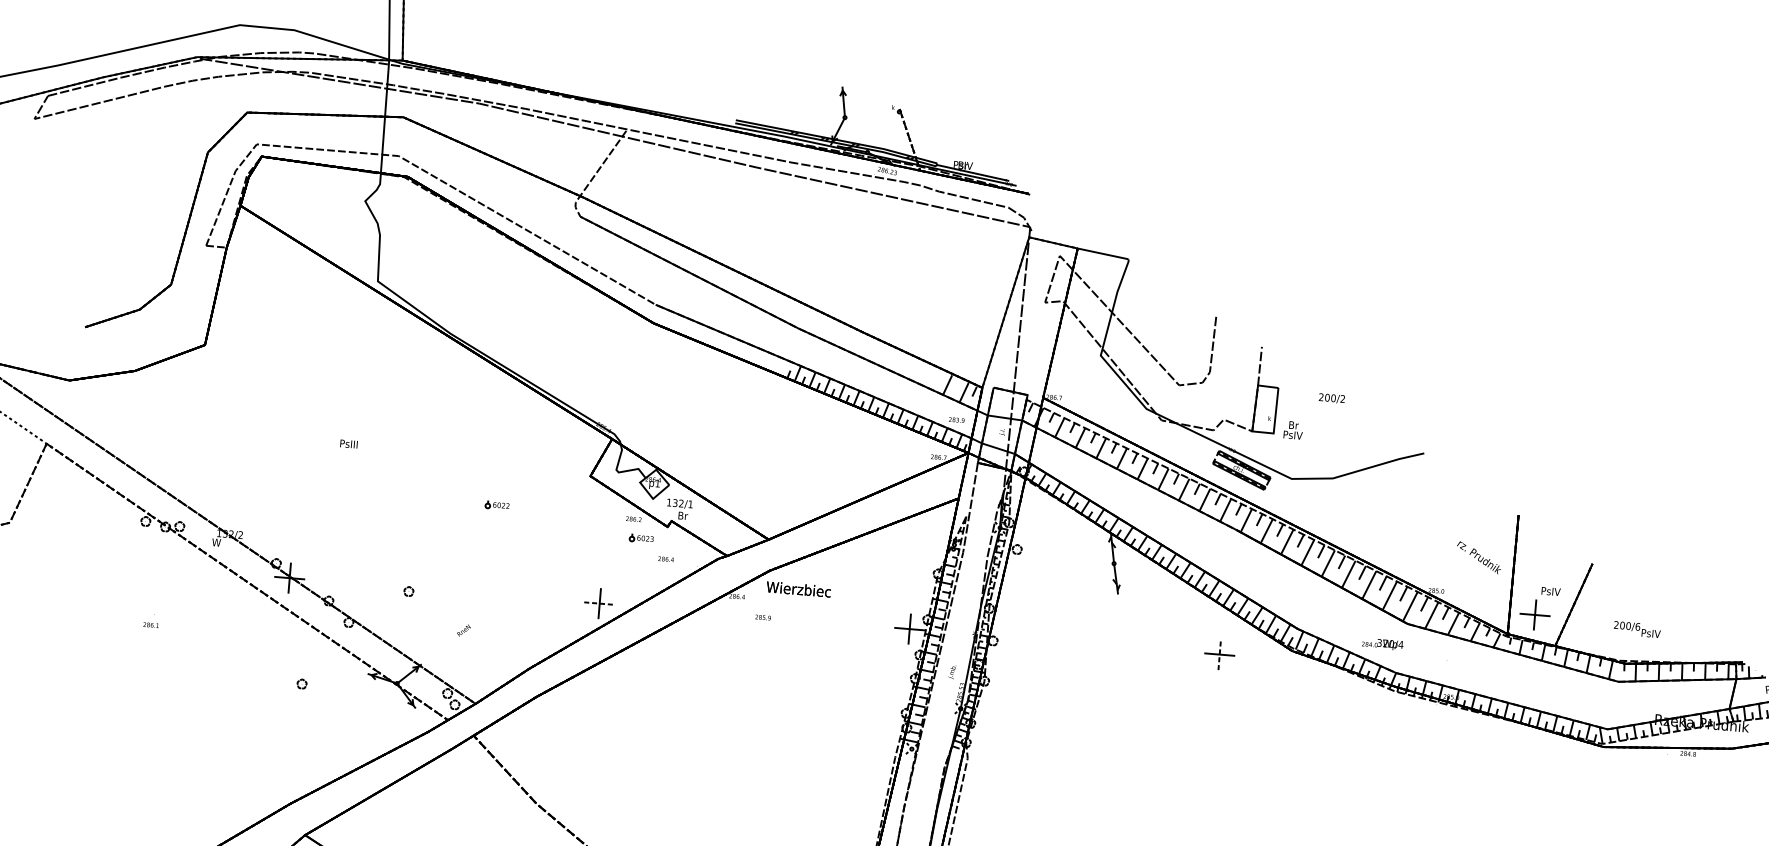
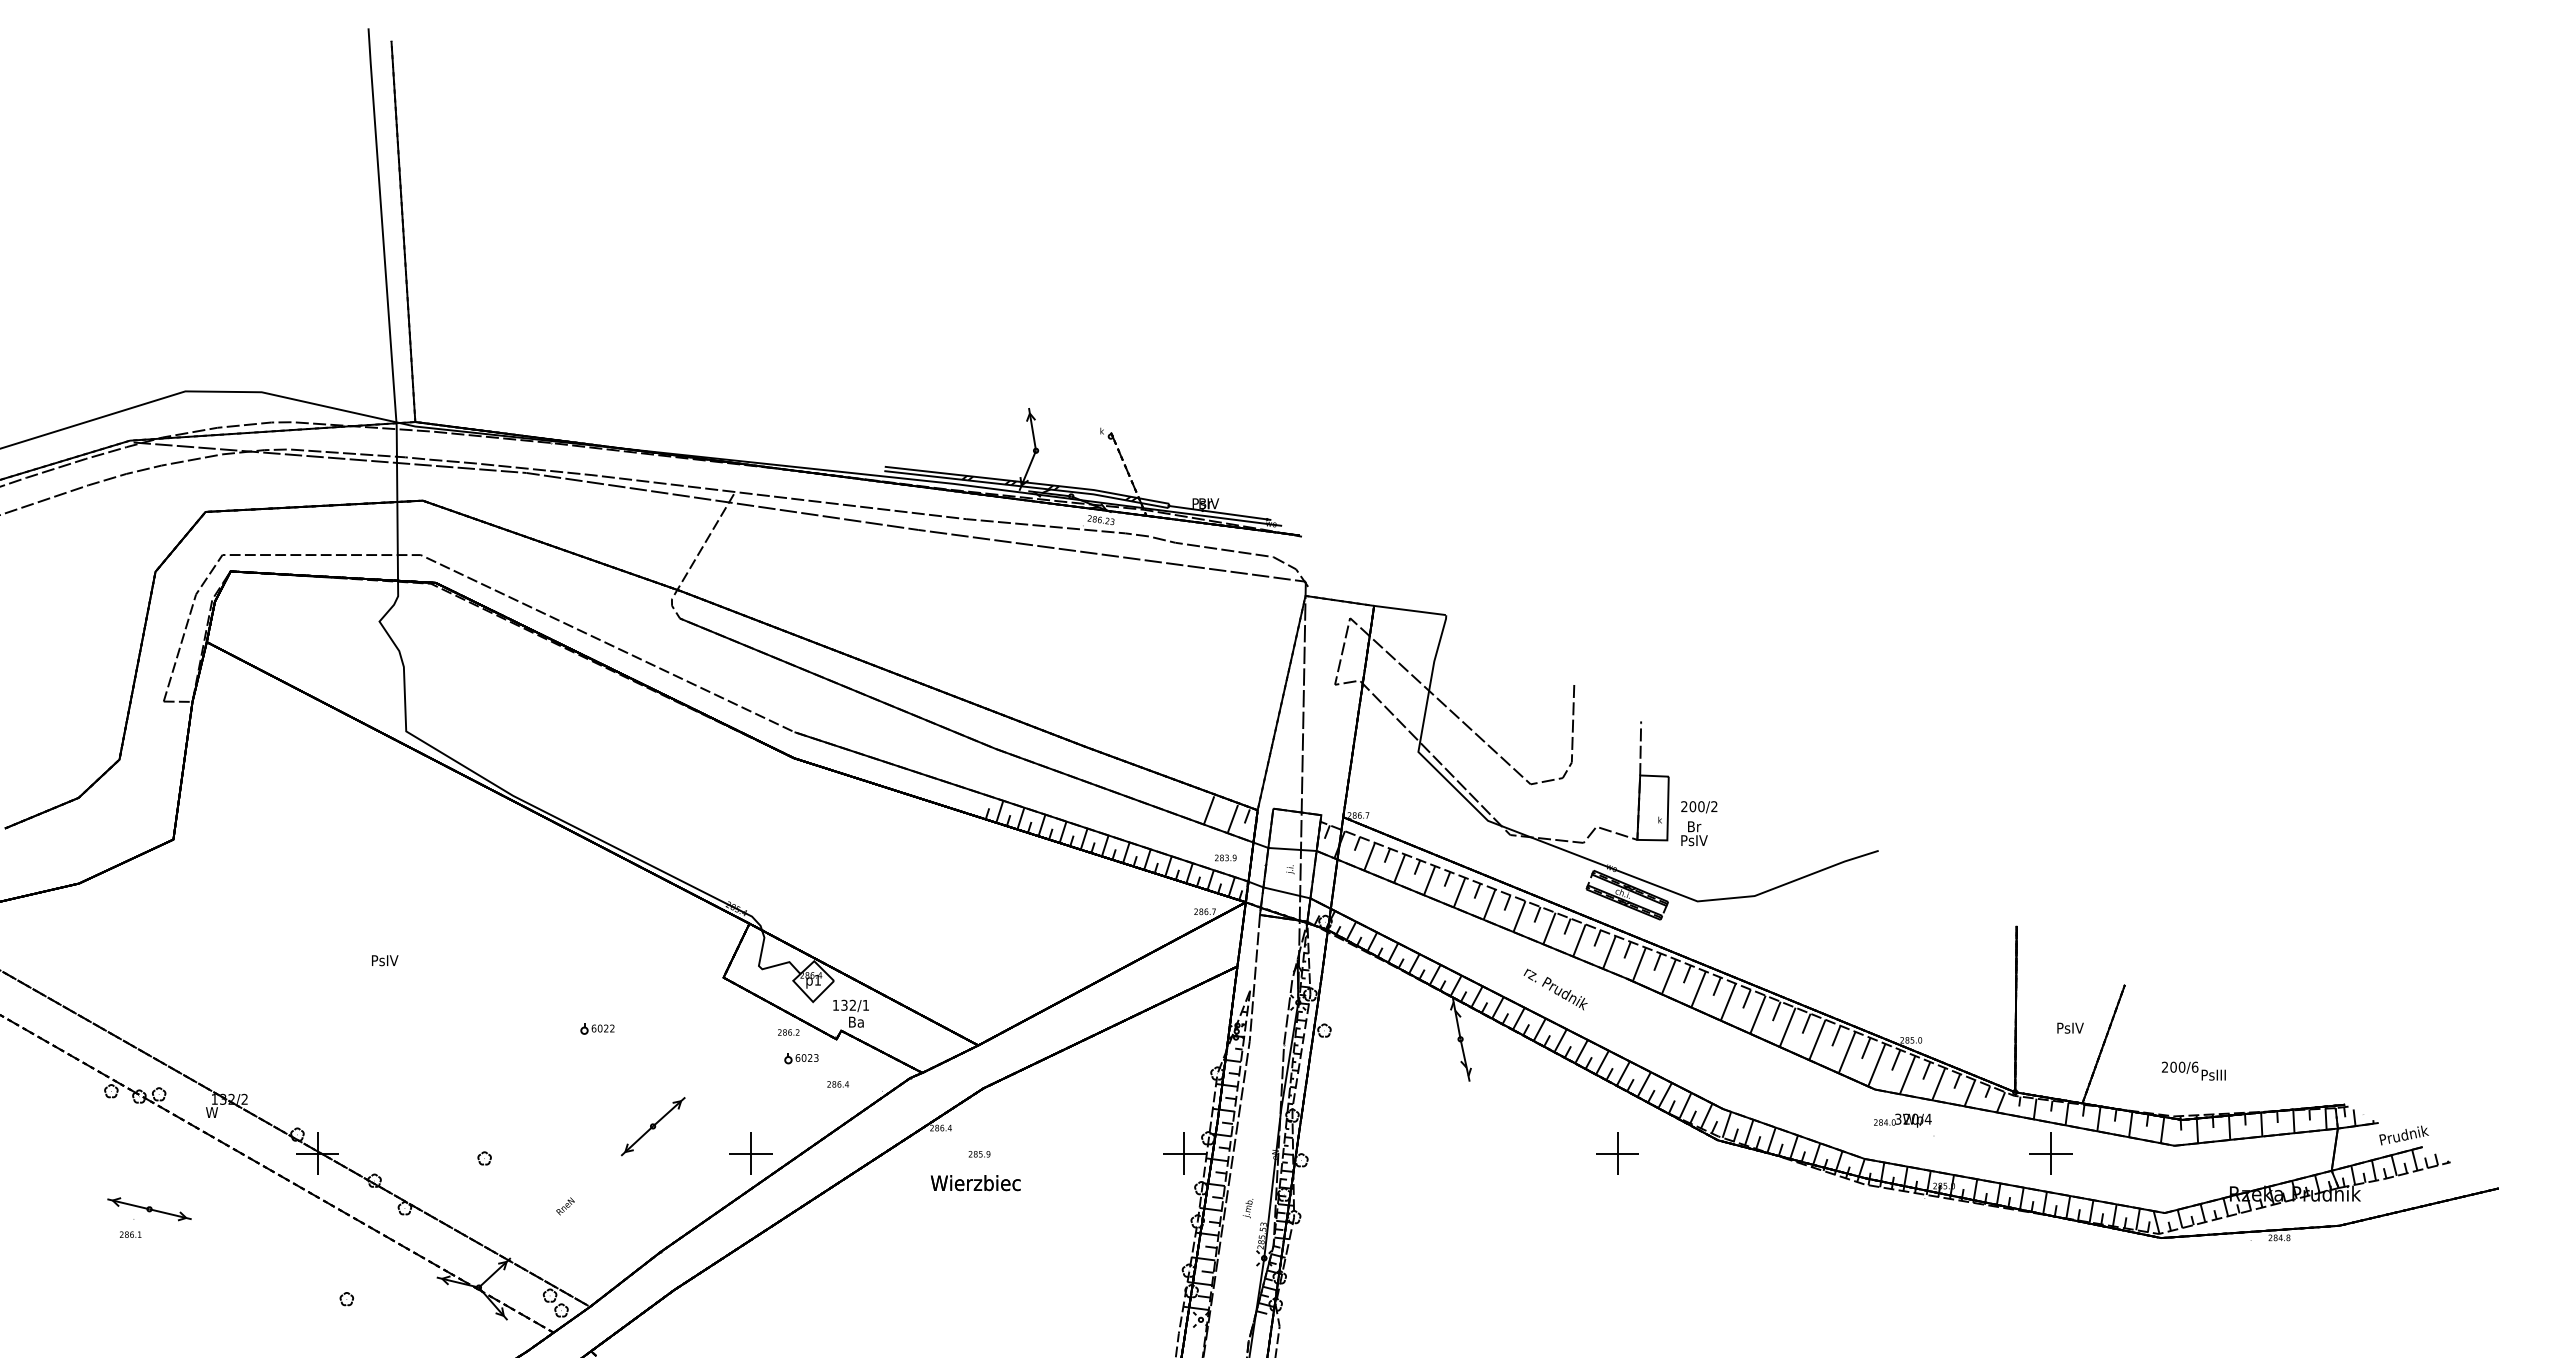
text: (1332, 398) -> (1699, 807), moved
text: (349, 444) -> (385, 960), PsIII -> PsIV
text: (682, 515) -> (856, 1021), Br -> Ba
text: (1478, 557) -> (1555, 989), moved
part: (530, 578) -> (652, 1126), added
text: (798, 589) -> (975, 1183), moved
line: (599, 603) -> (750, 1153), dashed -> solid
part: (166, 608) -> (149, 1209), added
part: (1534, 614) -> (2050, 1153), moved
text: (1651, 633) -> (2214, 1074), PsIV -> PsIII
text: (1382, 644) -> (1902, 1120), moved
line: (1219, 654) -> (1617, 1153), dashed -> solid

